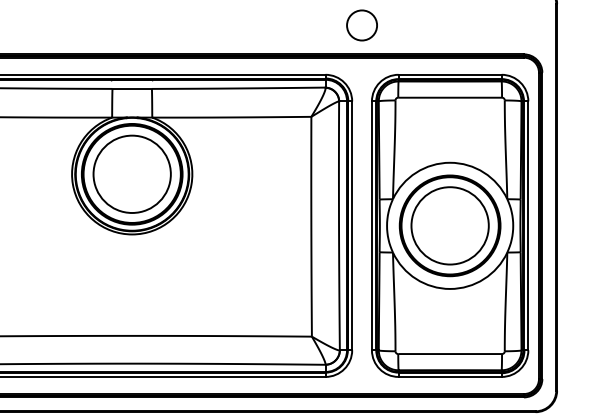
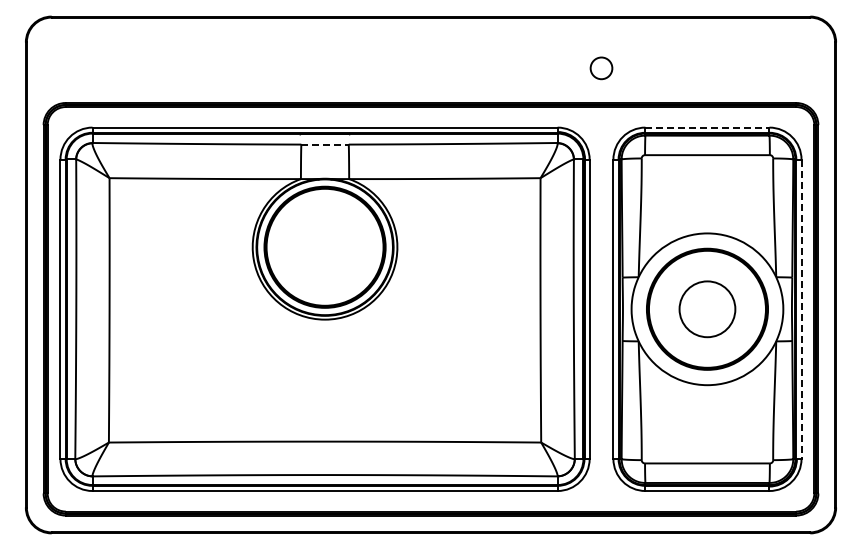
circle: (362, 25) -> (601, 68), size x0.6
line: (450, 74) -> (707, 127), solid -> dashed
line: (132, 88) -> (325, 144), solid -> dashed
circle: (131, 173) -> (324, 246), removed
circle: (449, 225) -> (706, 308), size x0.6
line: (528, 226) -> (801, 309), solid -> dashed

